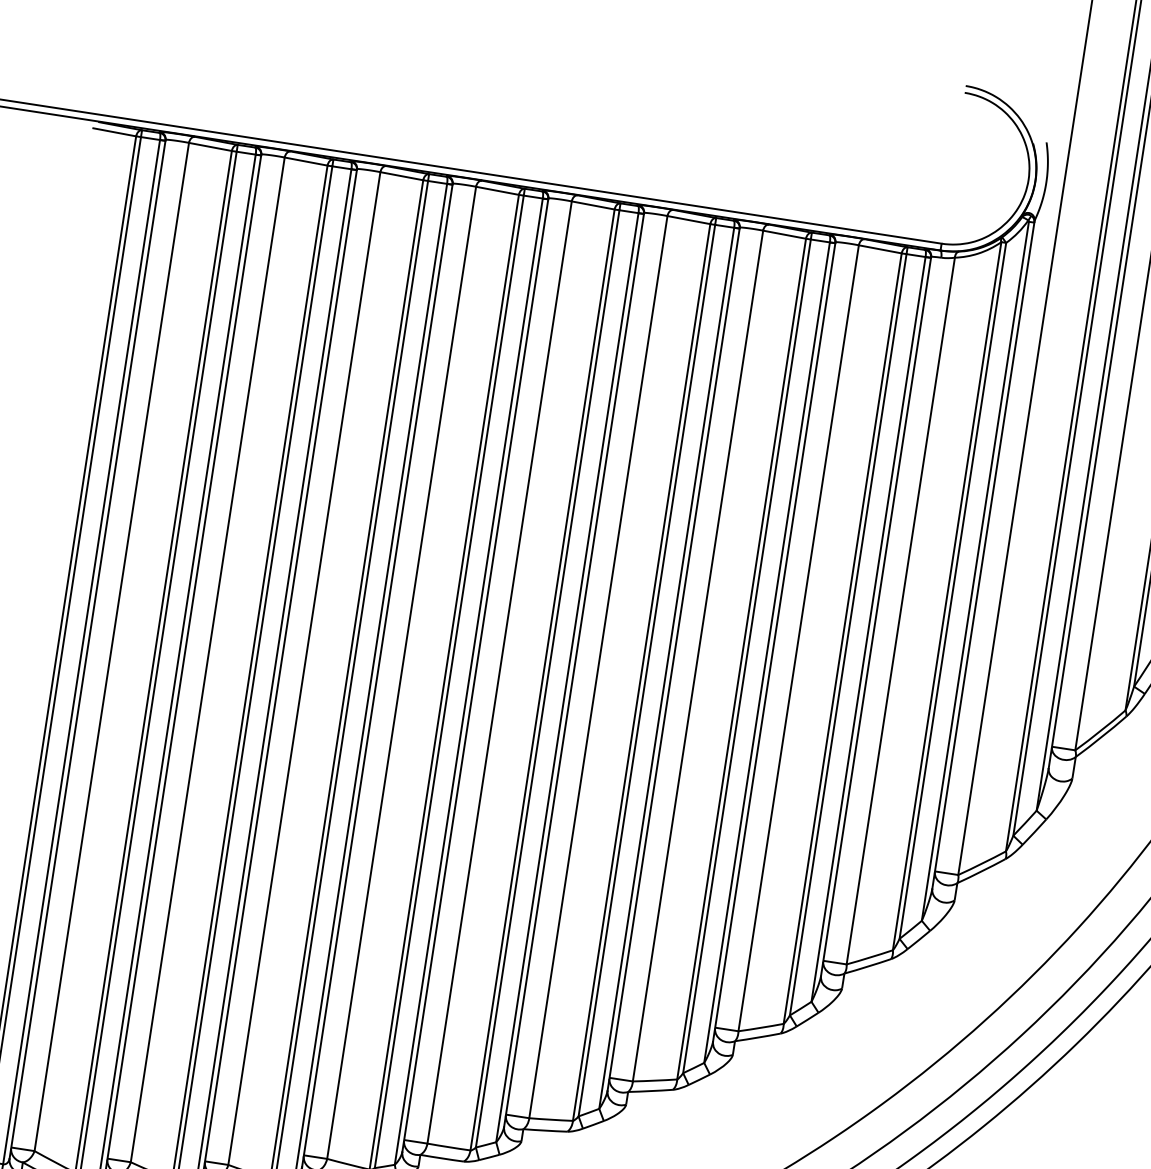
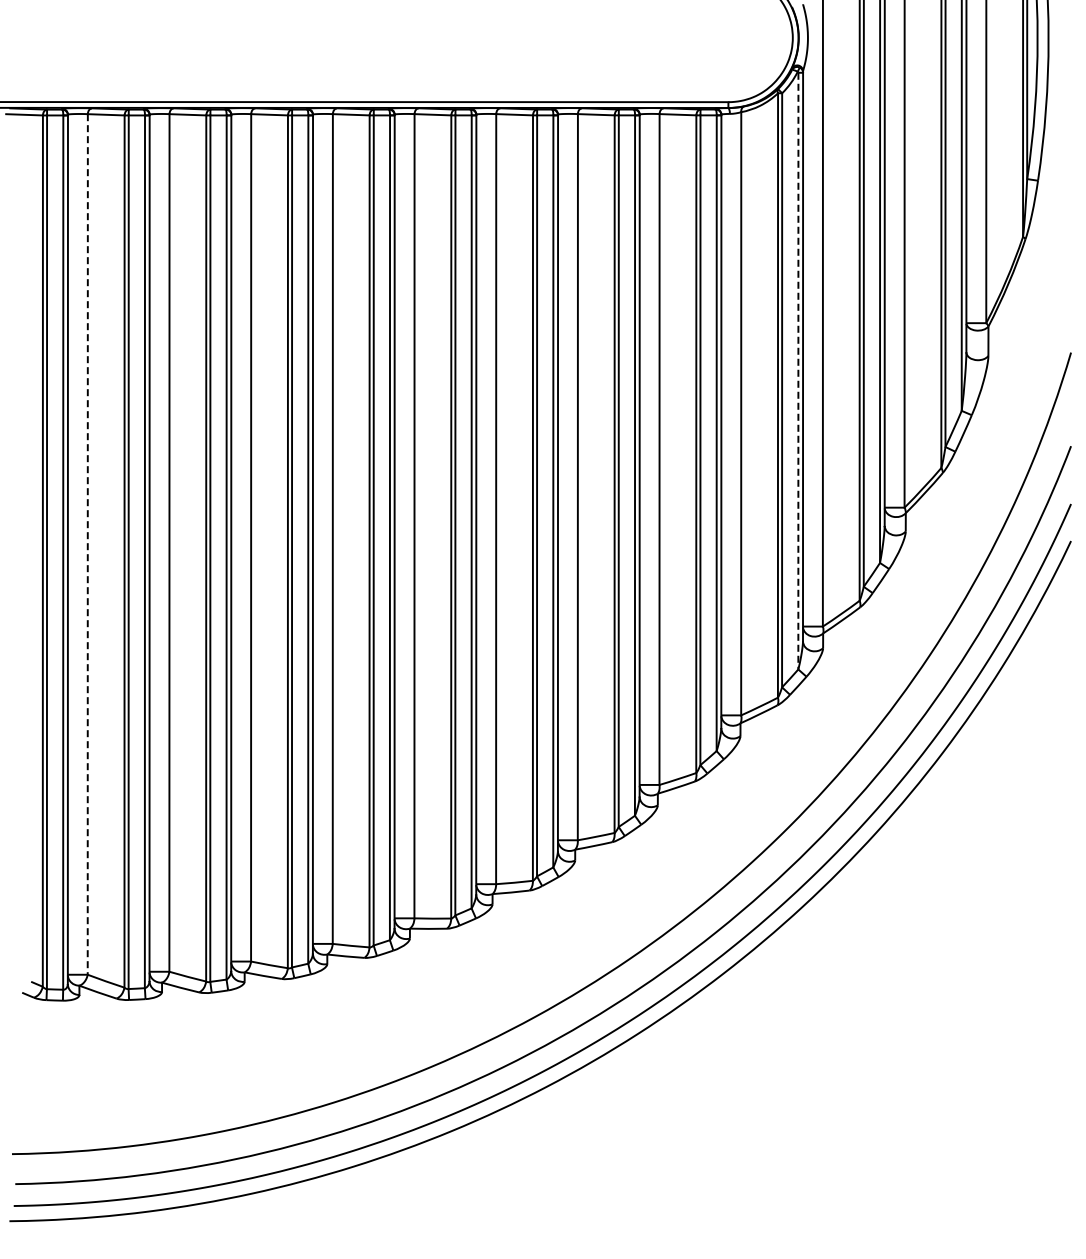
line: (975, 571) -> (798, 371), solid -> dashed
line: (111, 646) -> (87, 544), solid -> dashed

